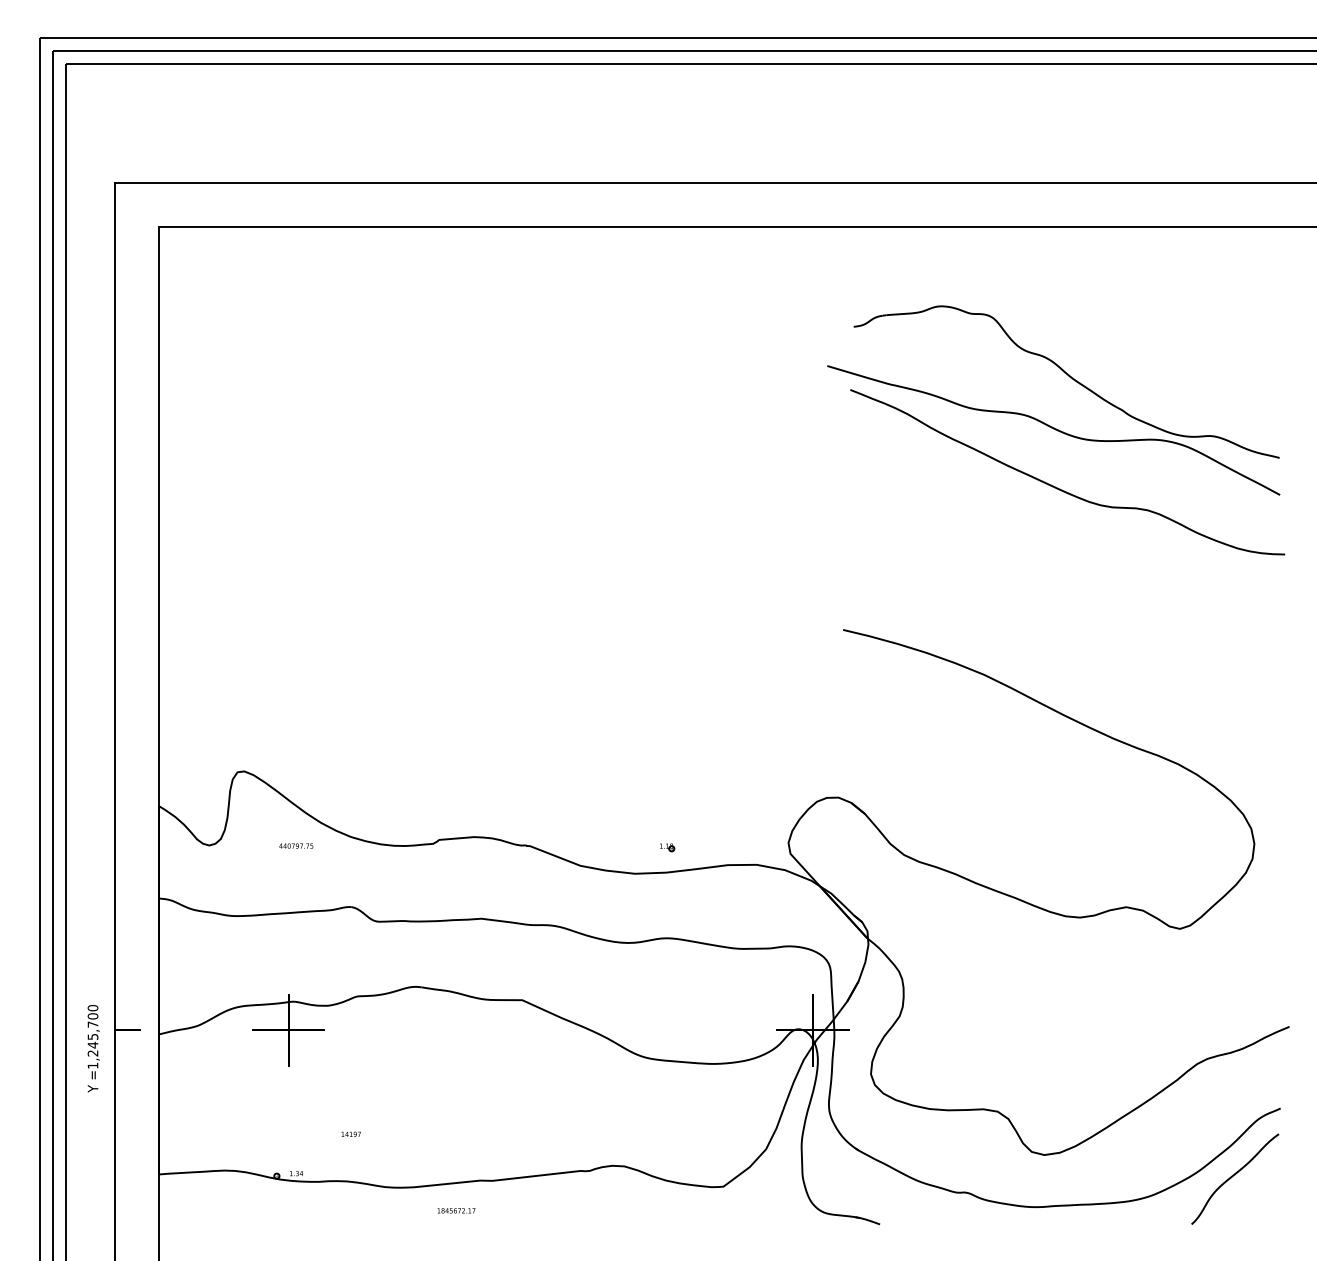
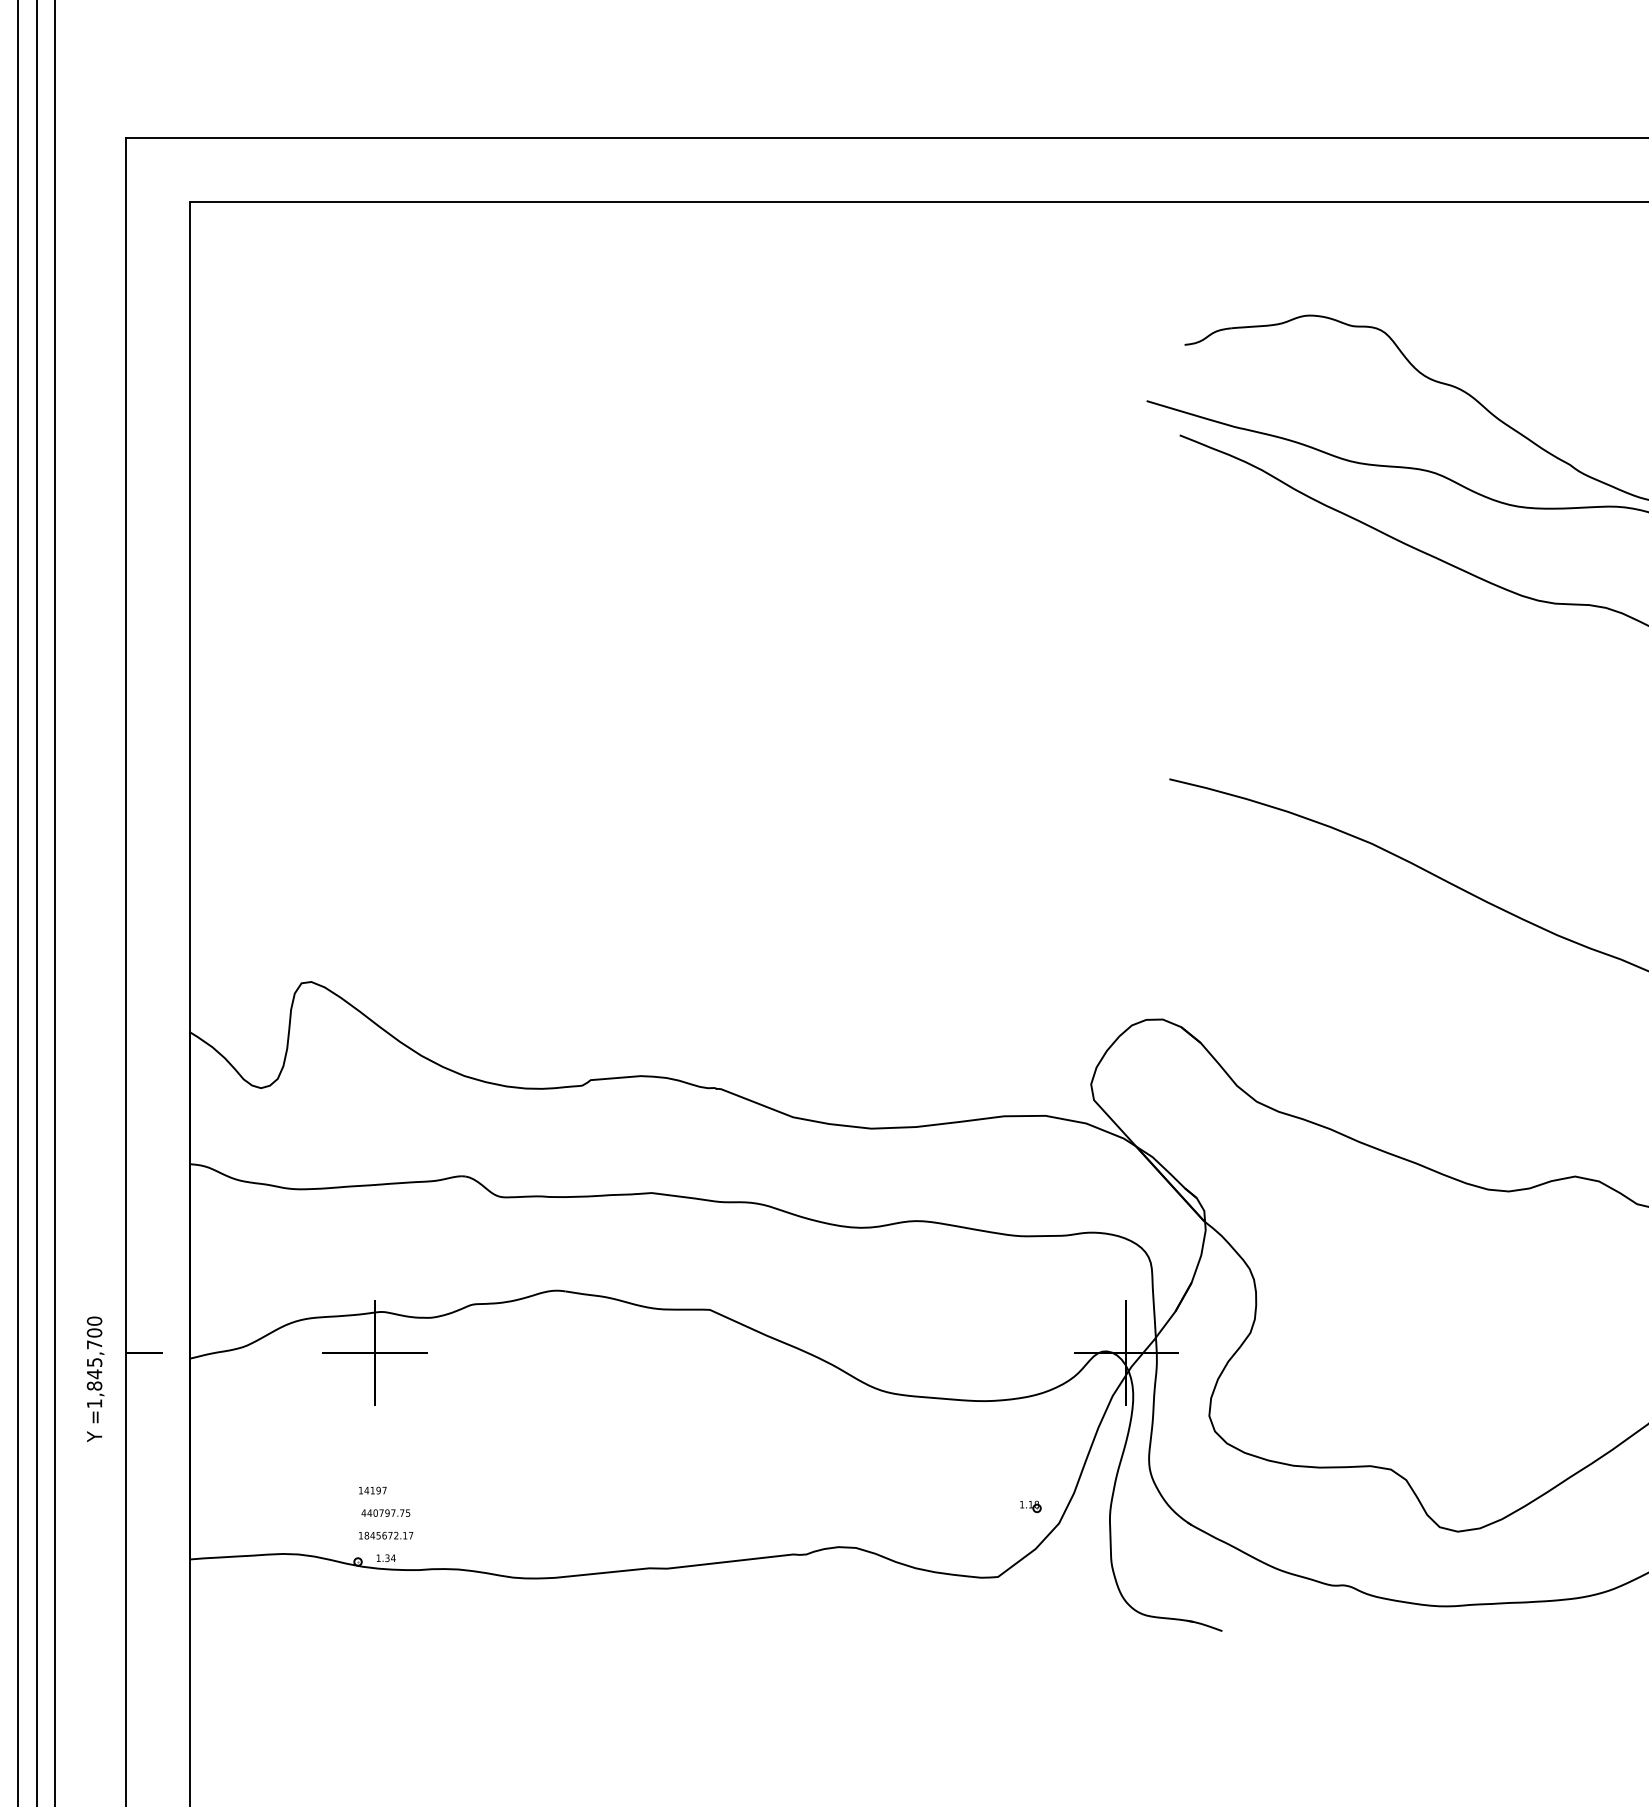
text: (296, 845) -> (386, 1512), moved
part: (667, 847) -> (1030, 1506), moved
text: (92, 1053) -> (93, 1386), =1,245,700 -> =1,845,700
text: (350, 1133) -> (371, 1489), moved
text: (456, 1210) -> (386, 1535), moved

